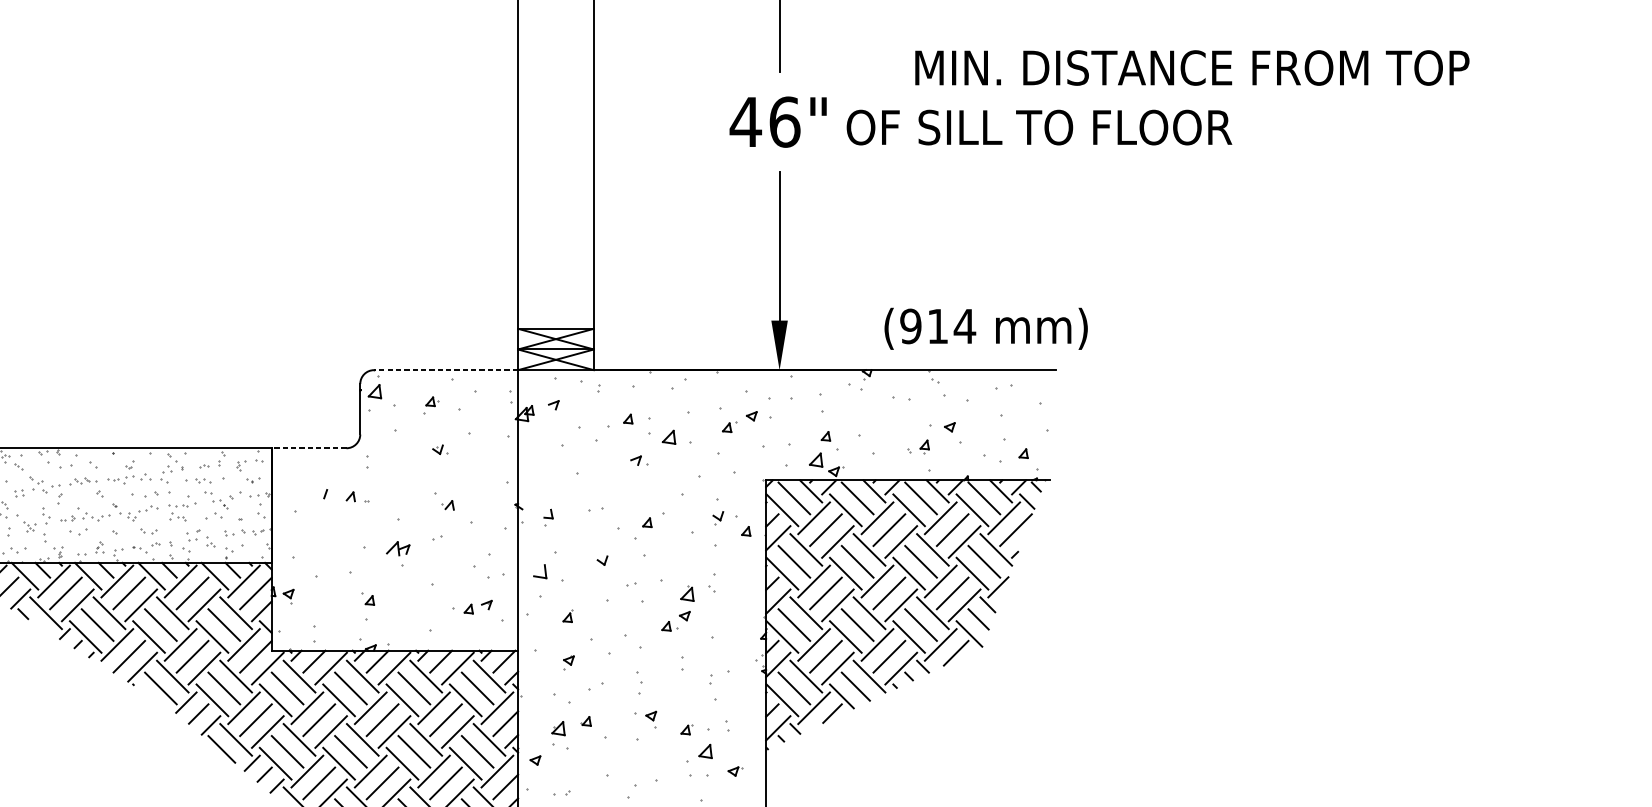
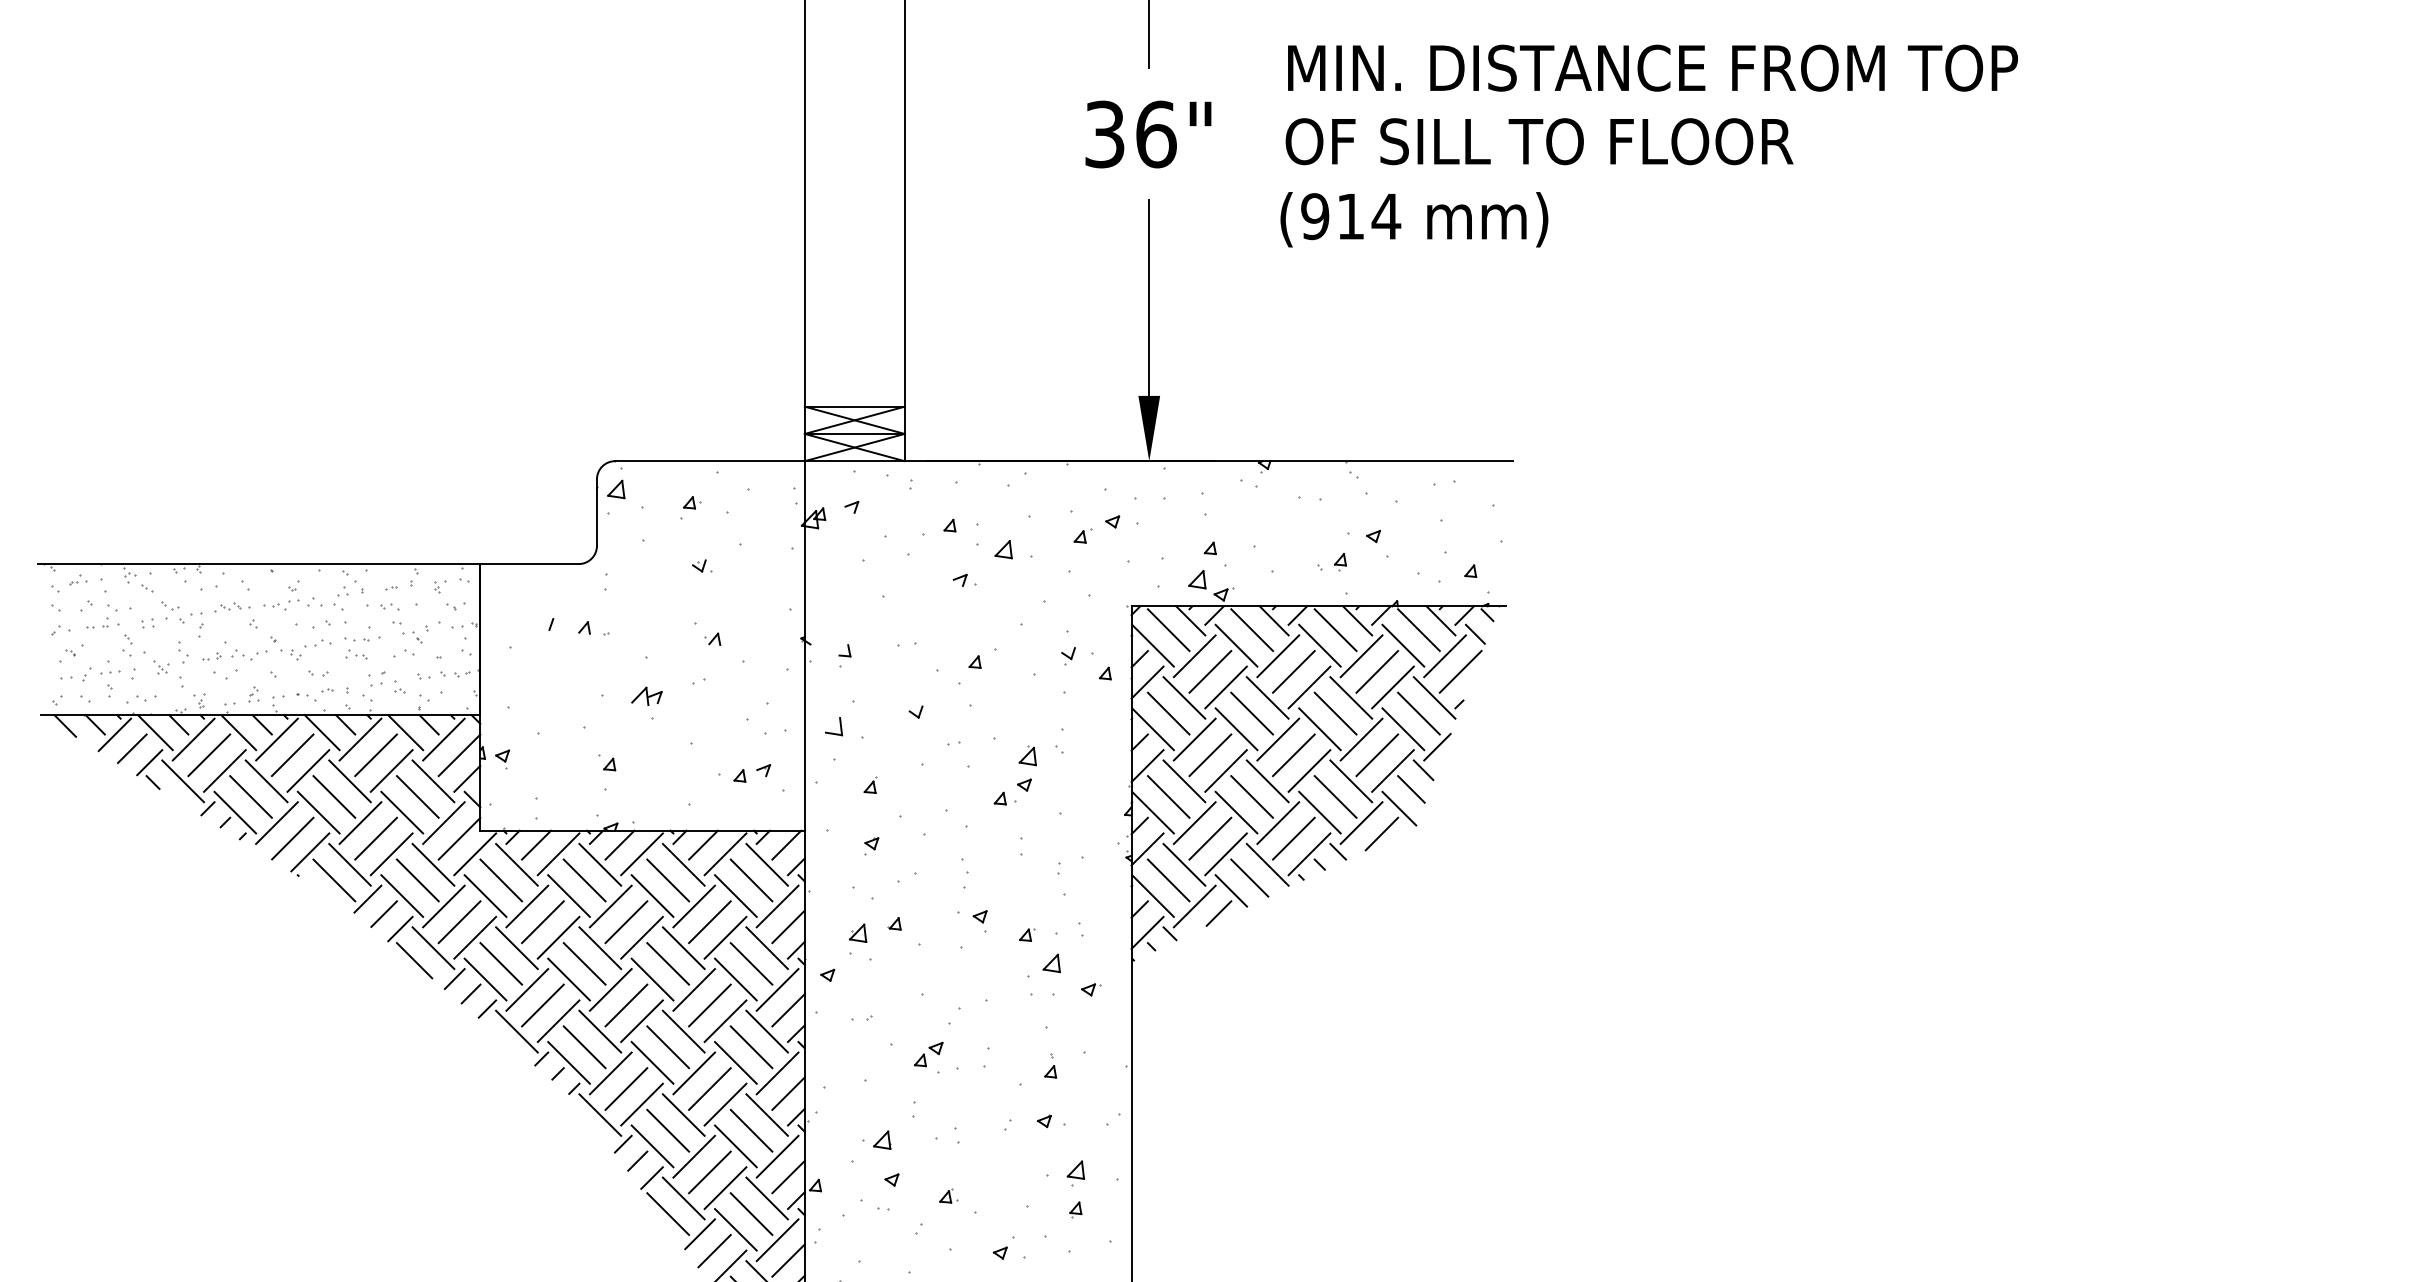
text: (1192, 67) -> (1652, 67), moved
text: (745, 122) -> (1104, 134), 46" -> 36"
text: (1039, 127) -> (1539, 141), moved
text: (986, 328) -> (1414, 219), moved
line: (445, 370) -> (709, 461), dashed -> solid
line: (309, 448) -> (529, 564), dashed -> solid

